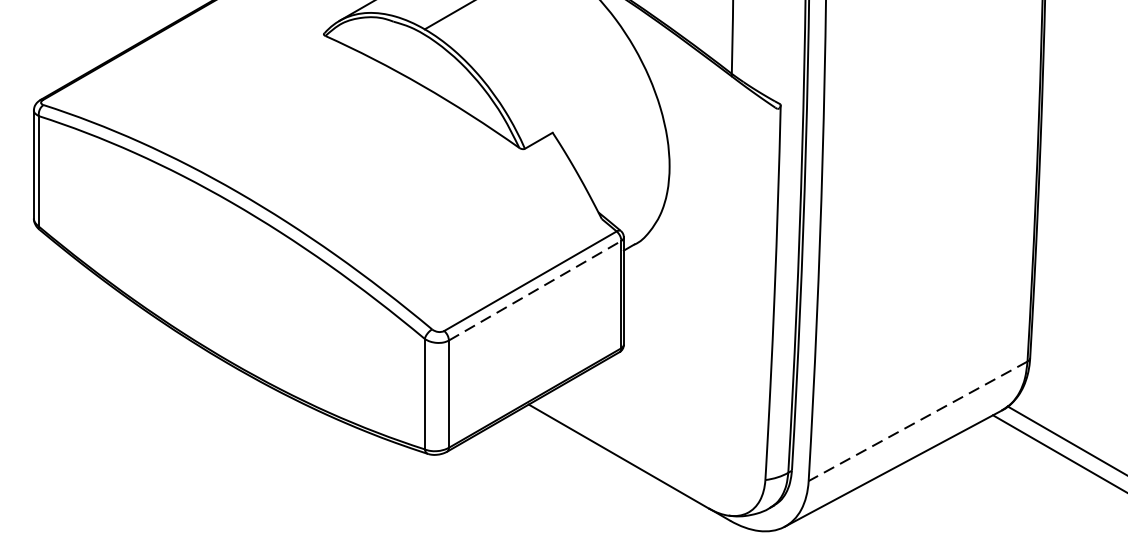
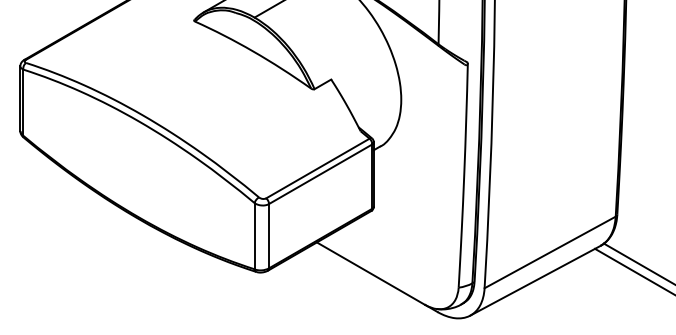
line: (534, 291) -> (320, 174), dashed -> solid
line: (918, 421) -> (550, 252), dashed -> solid

